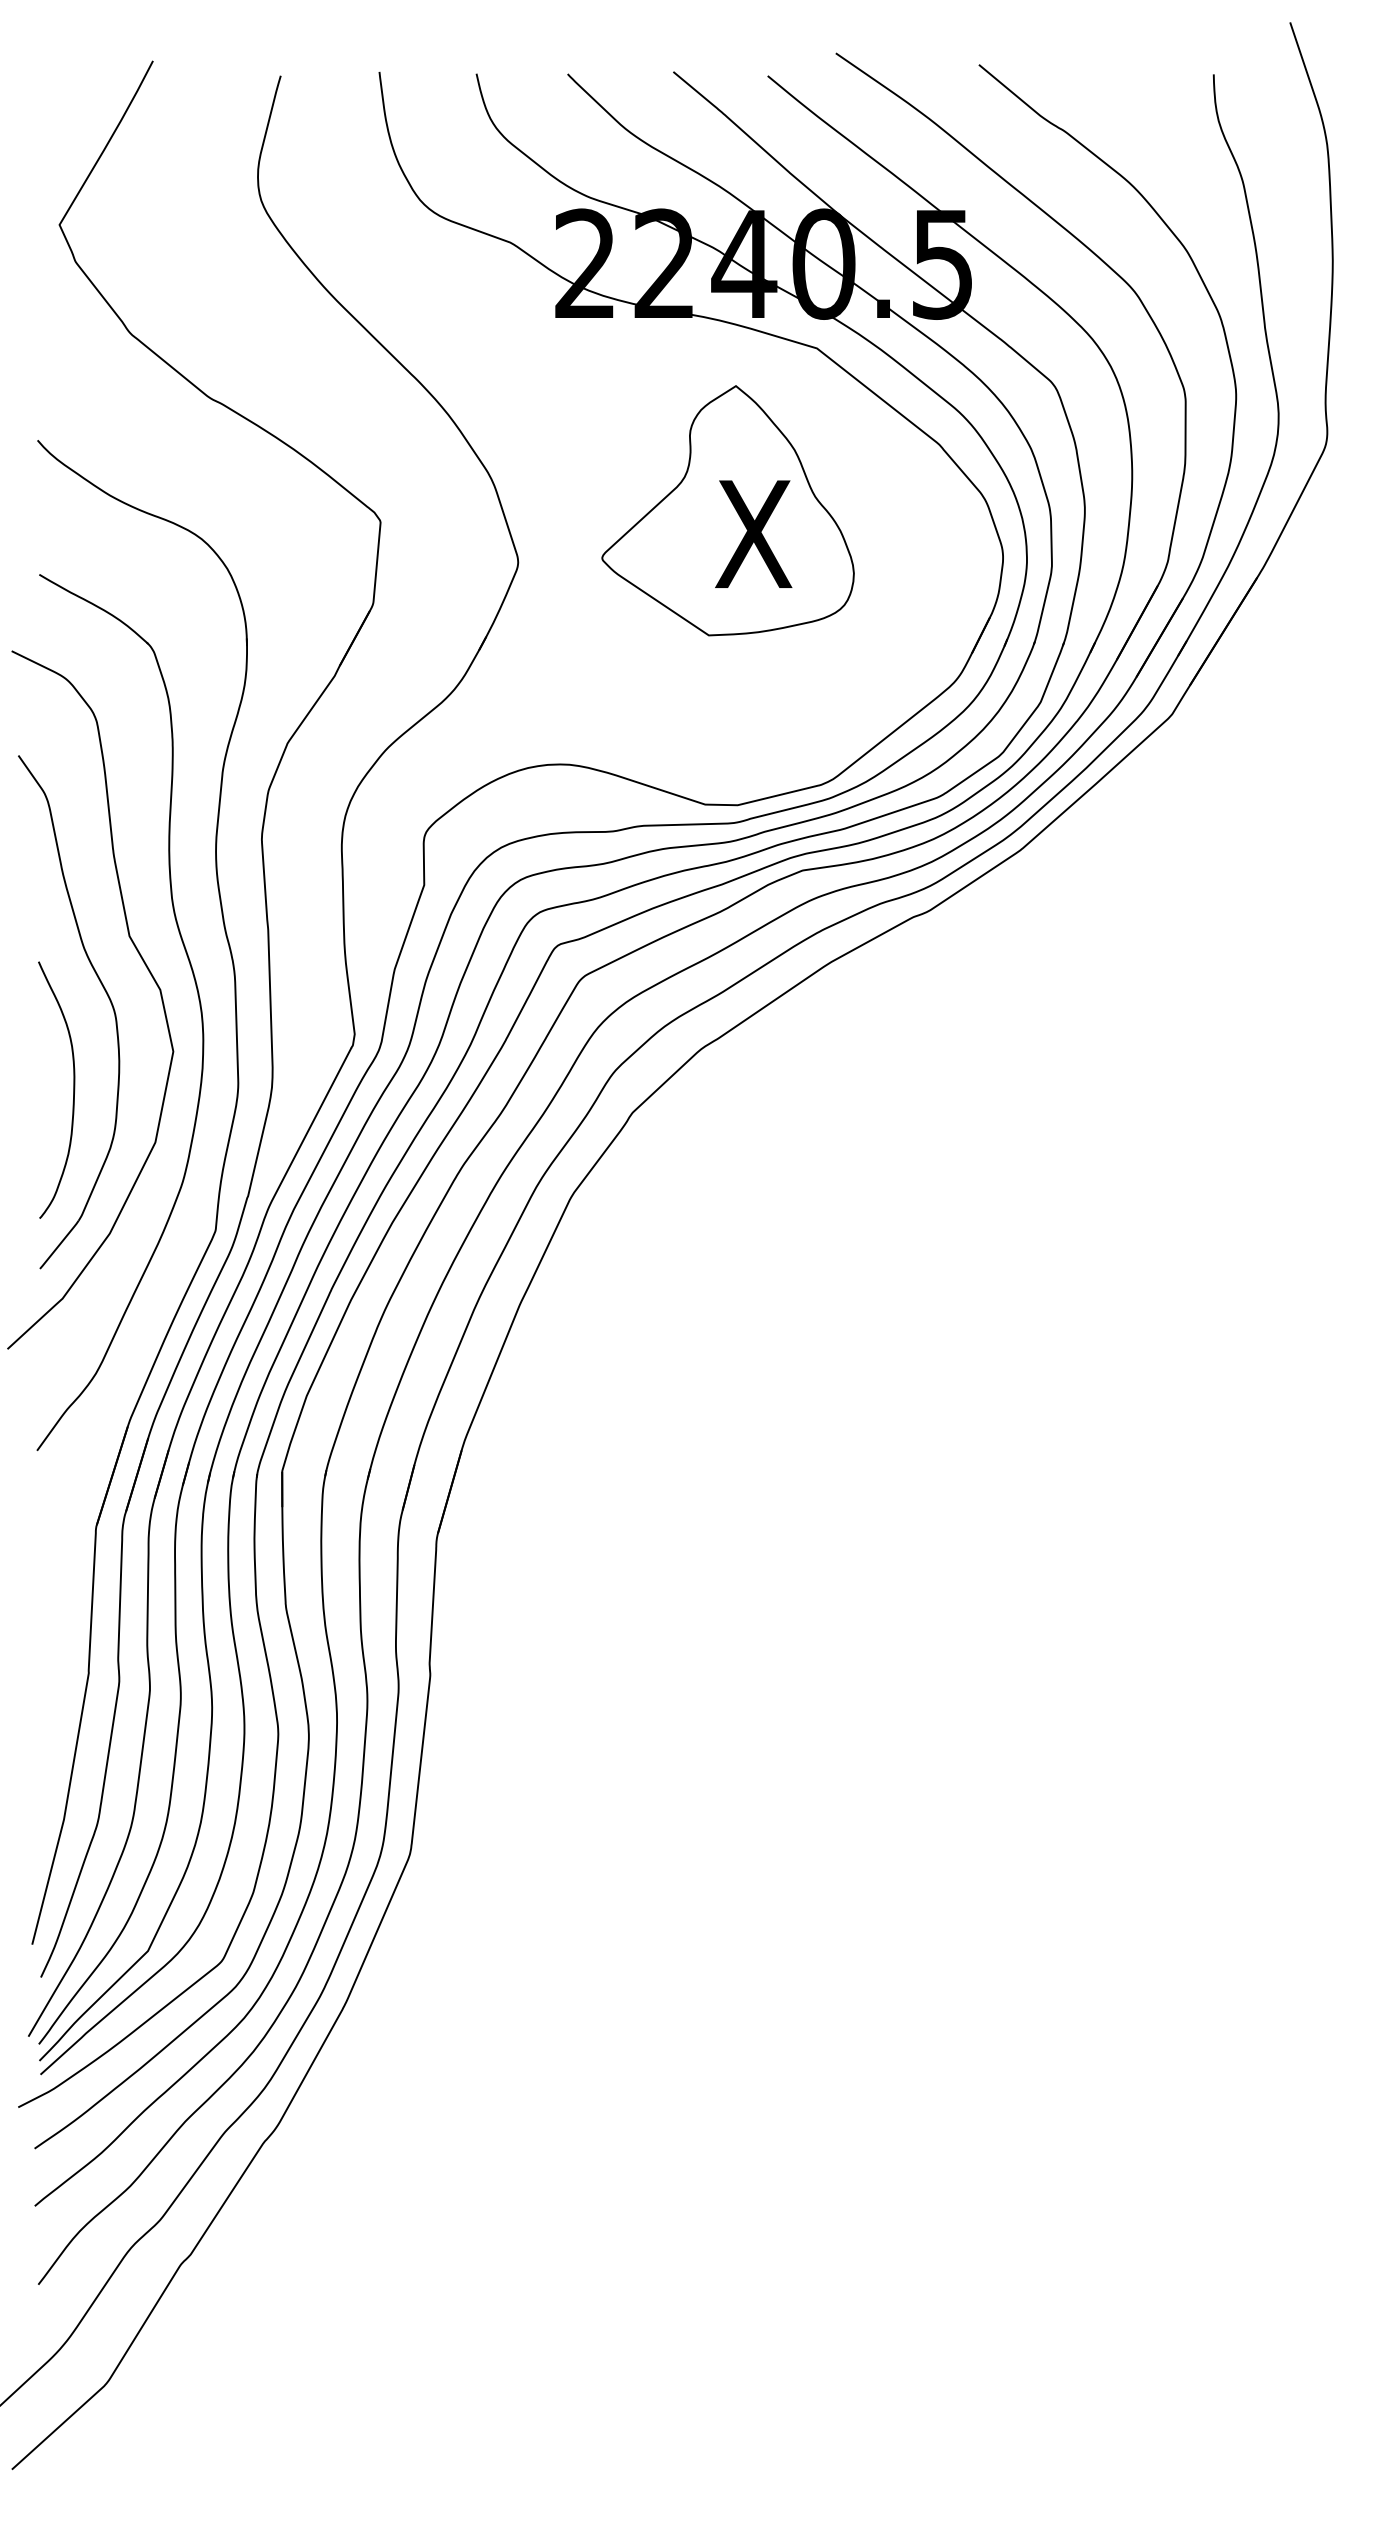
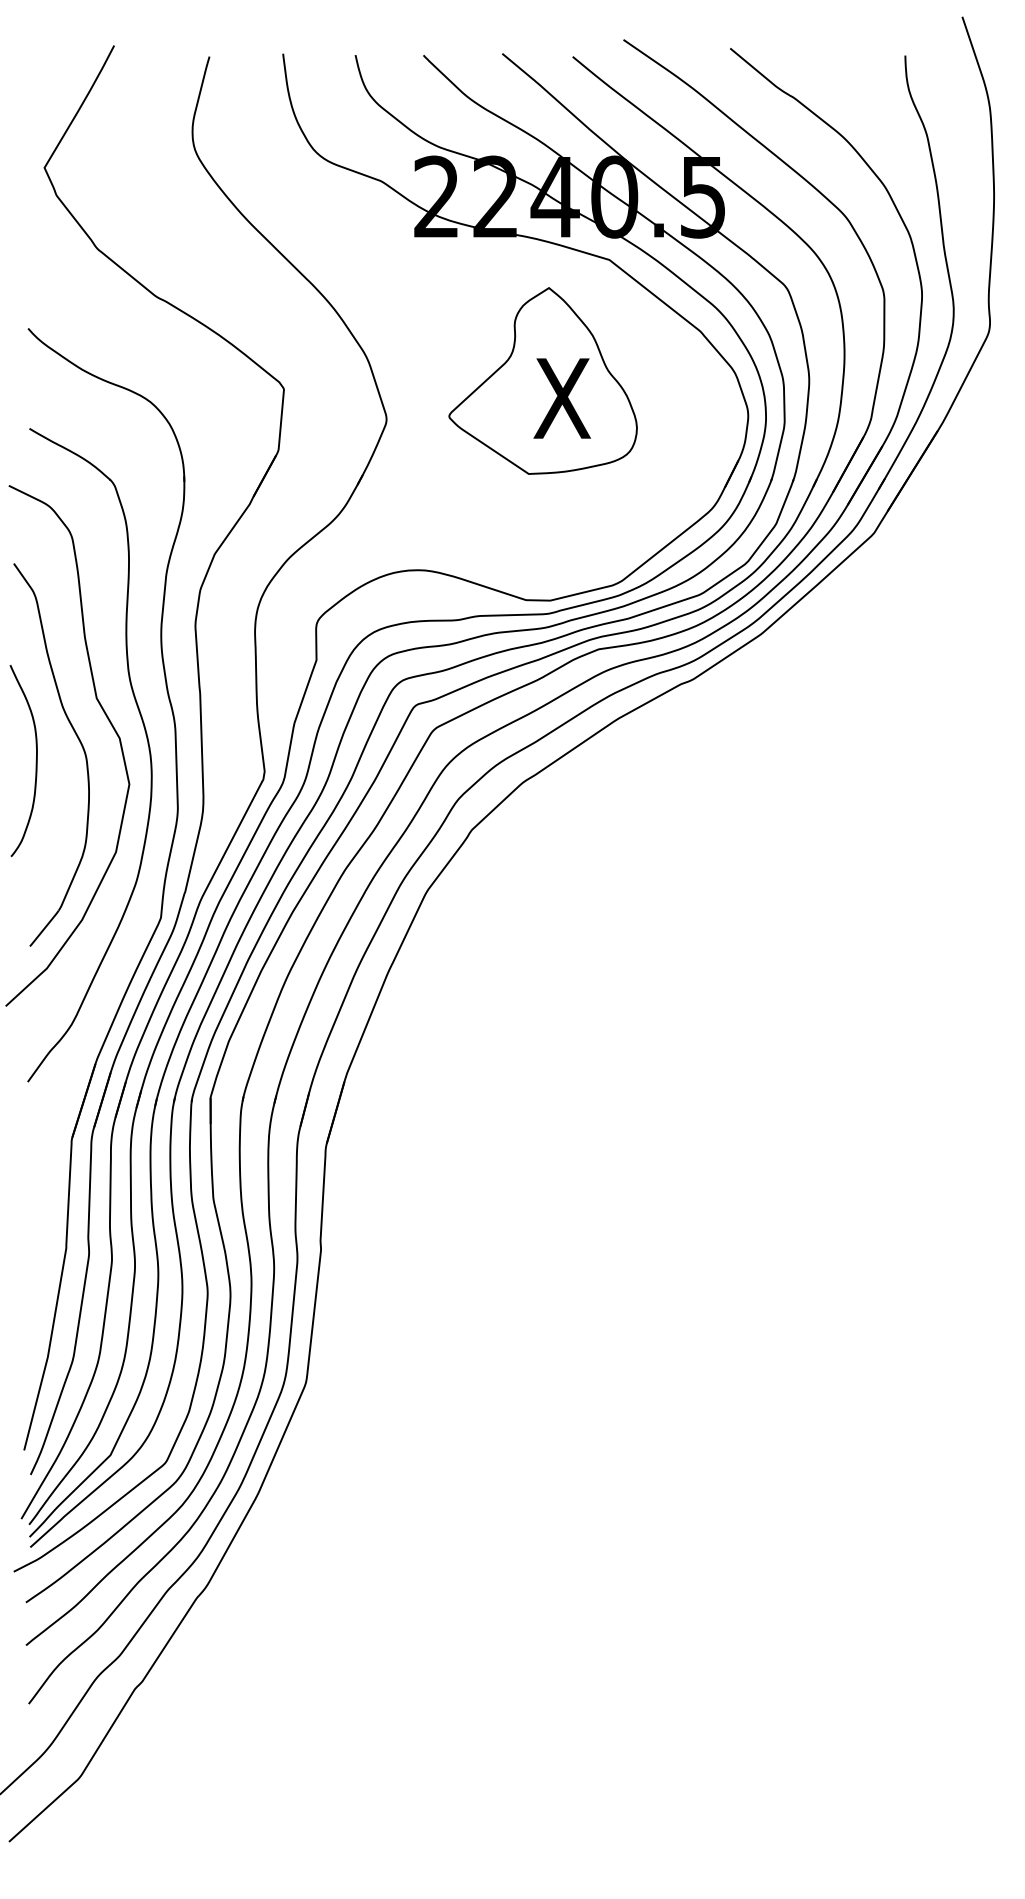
curve: (73, 1089) -> (36, 760), moved

